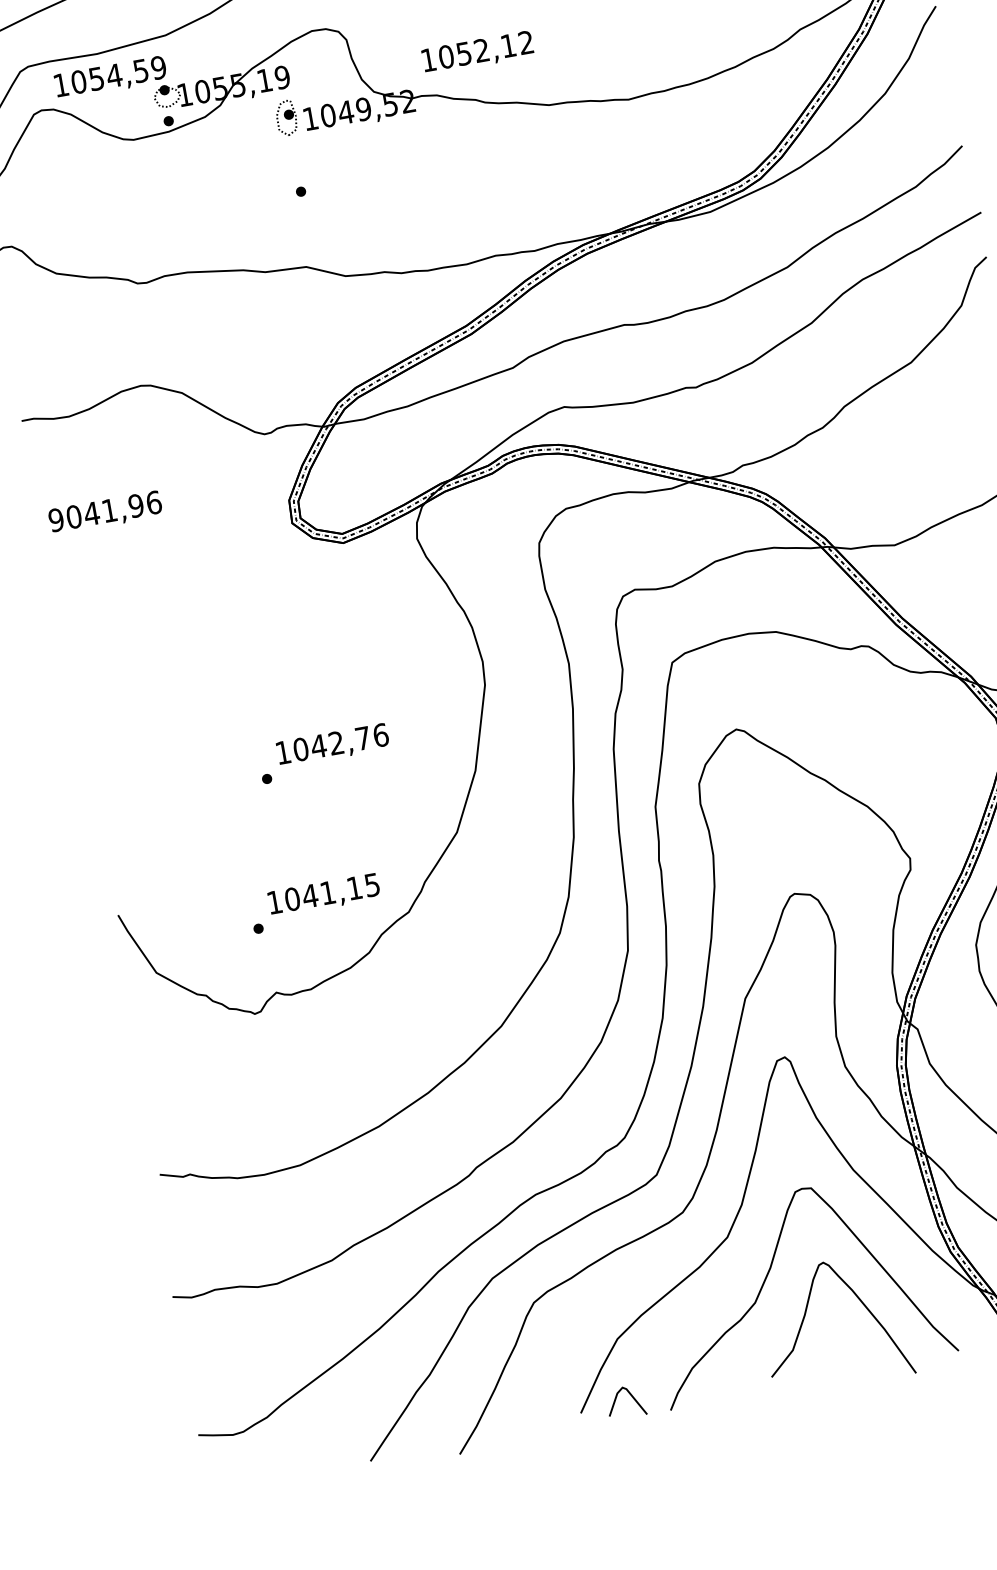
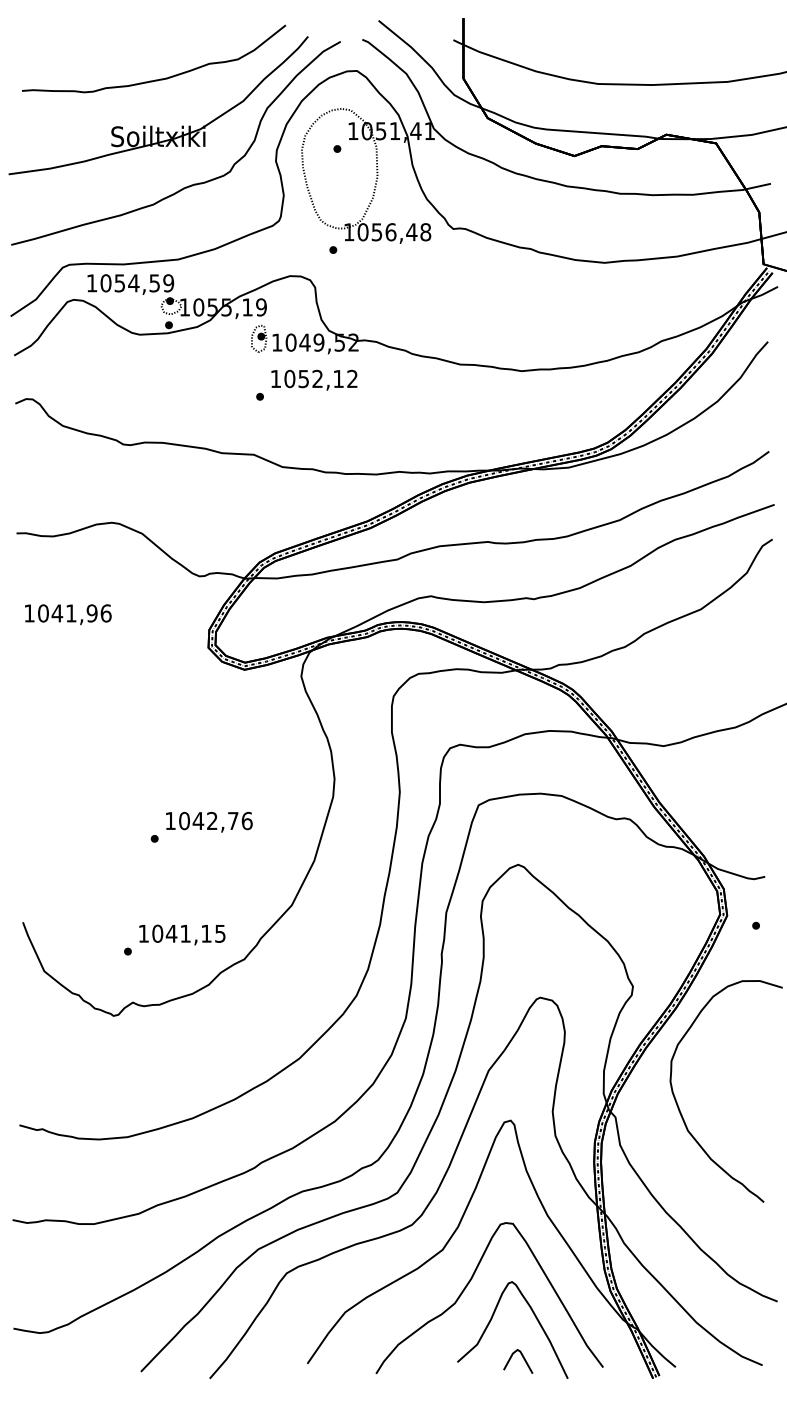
text: (477, 51) -> (314, 379), moved
text: (56, 520) -> (29, 613), 9041,96 -> 1041,96
line: (632, 1398) -> (523, 1359), moved

